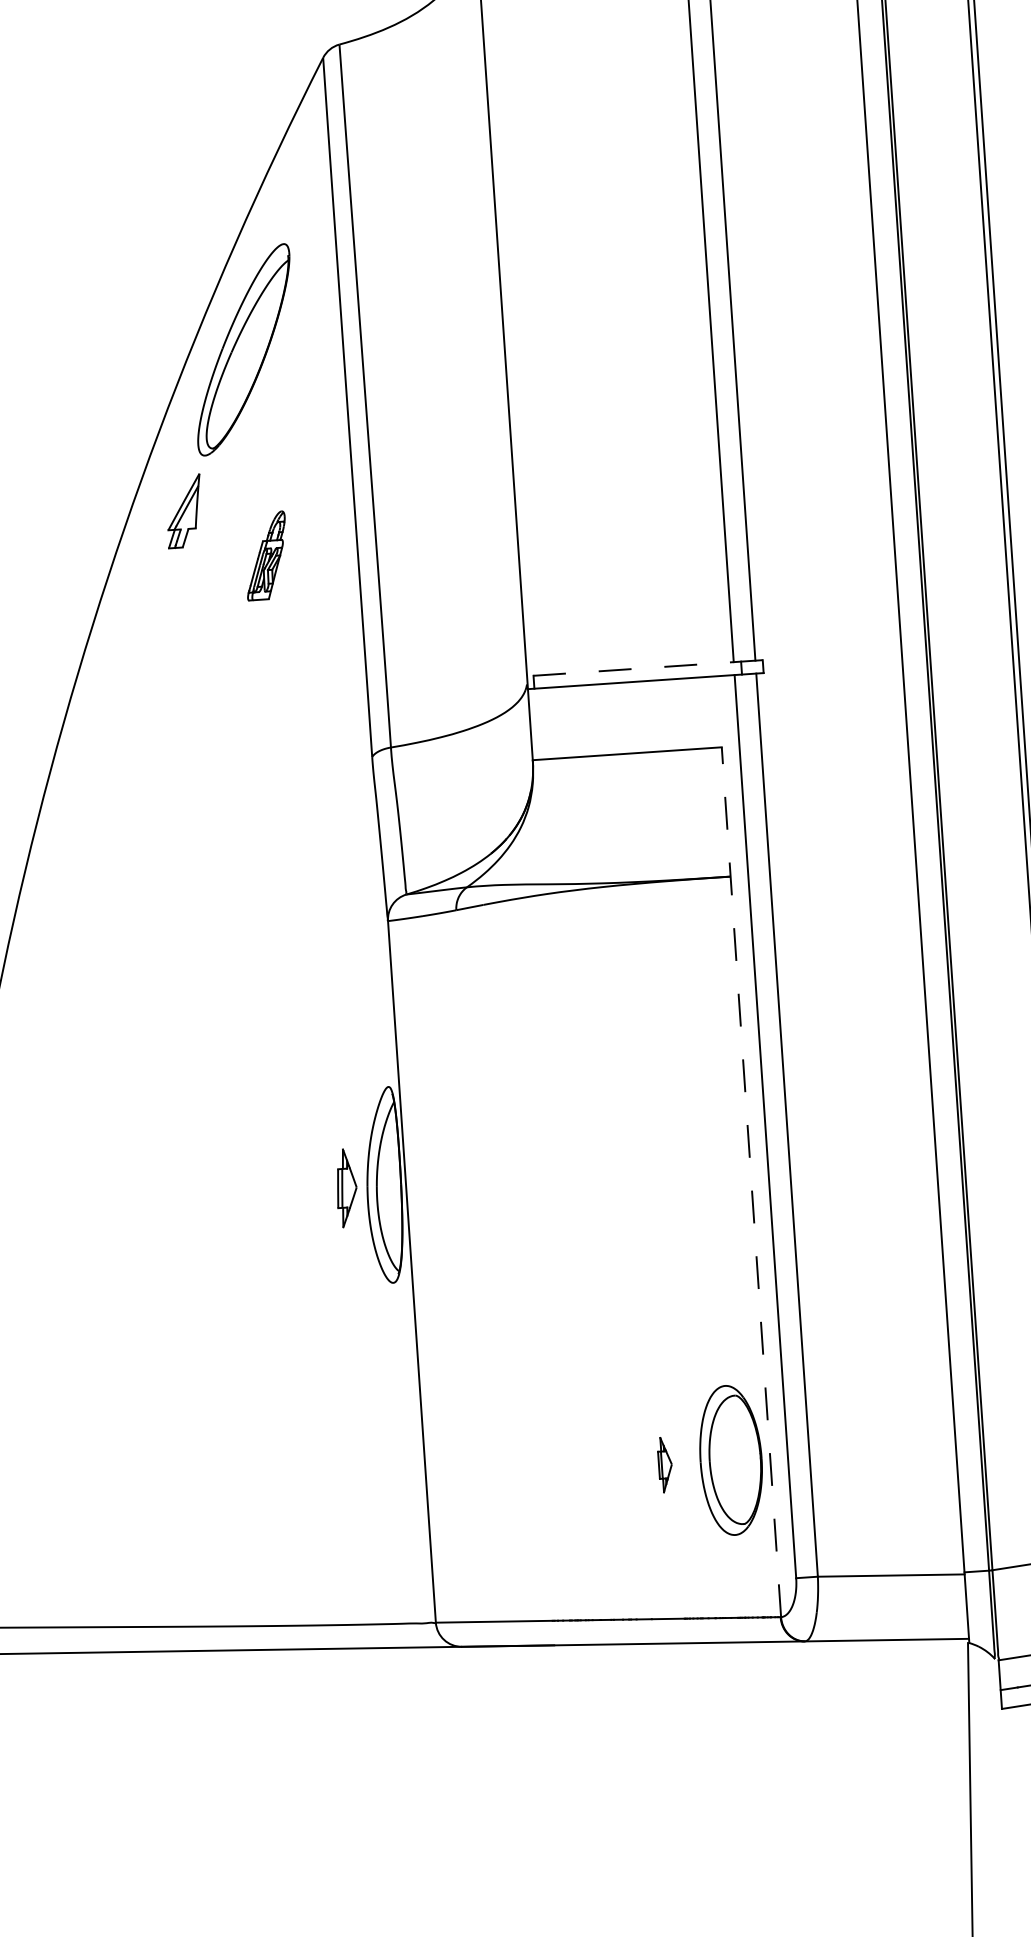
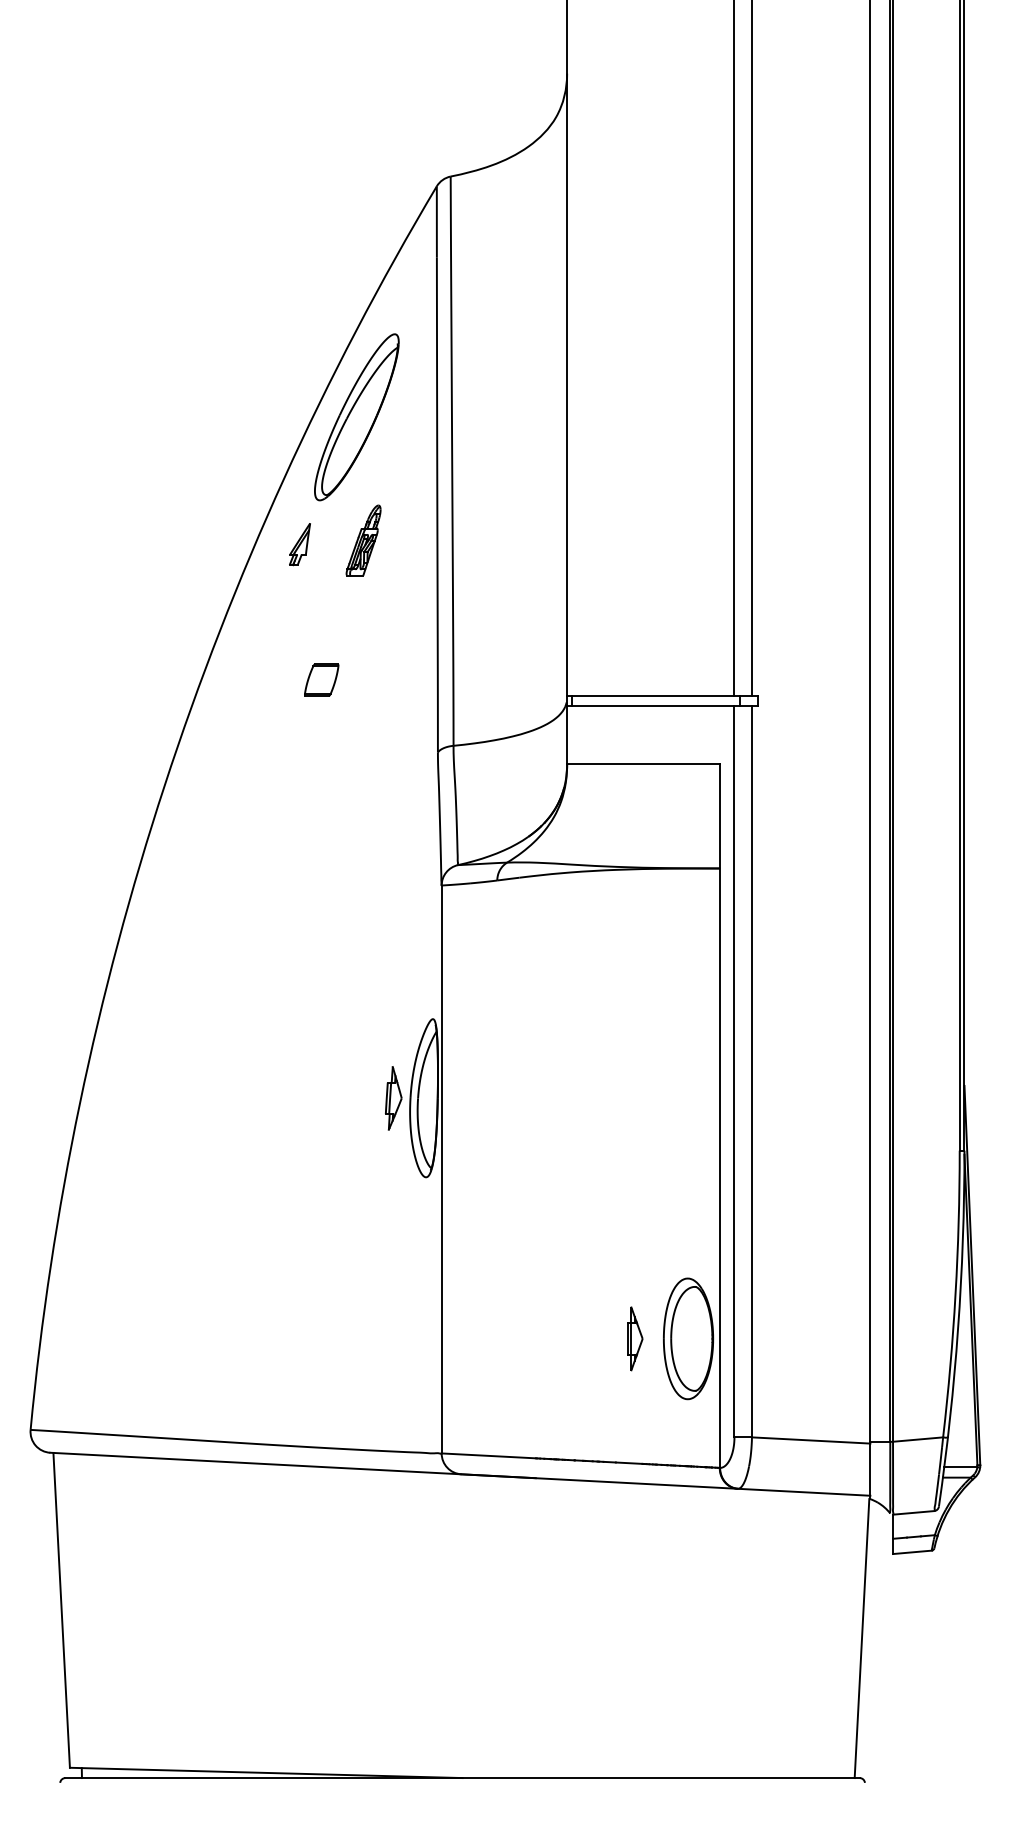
part: (183, 511) -> (299, 544), size x0.71
part: (266, 555) -> (363, 540), moved
line: (644, 667) -> (662, 695), dashed -> solid
part: (222, 676) -> (321, 679), added
line: (751, 1181) -> (720, 1115), dashed -> solid
part: (665, 1464) -> (635, 1338), size x1.43

